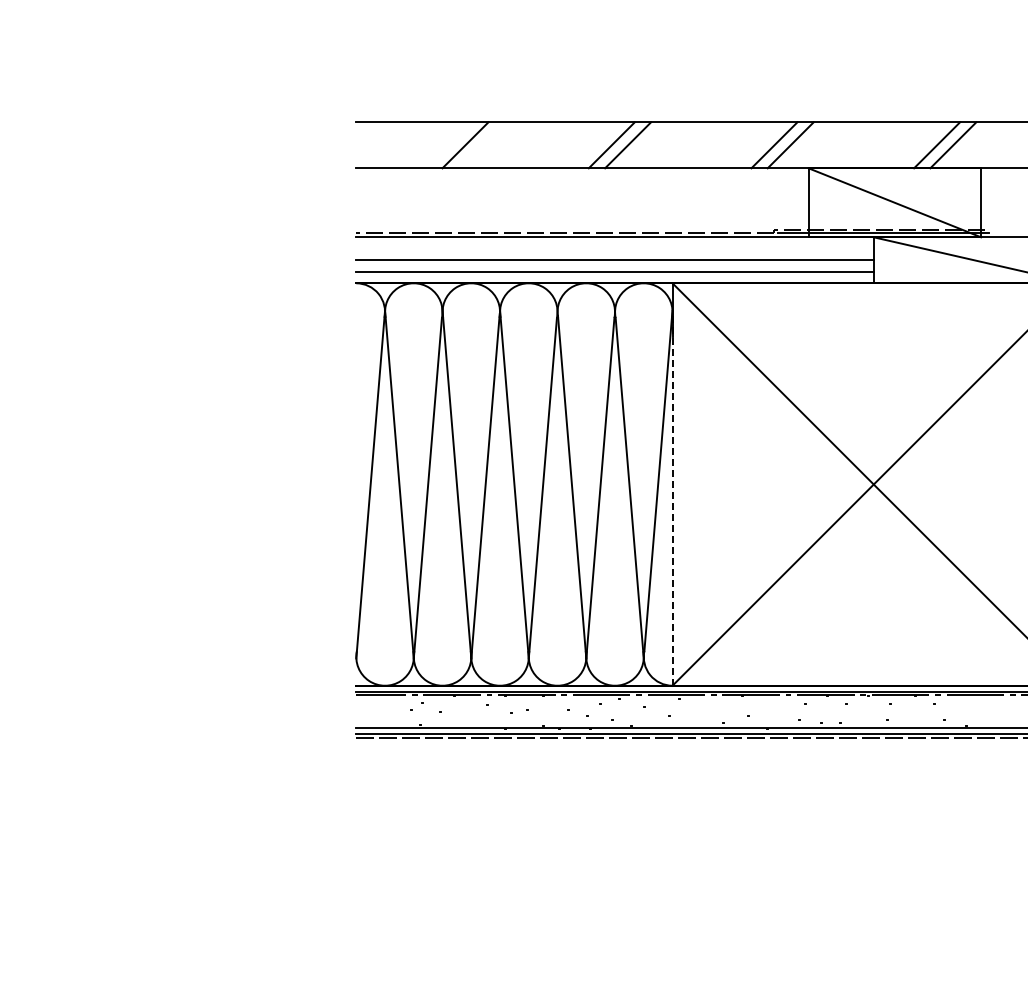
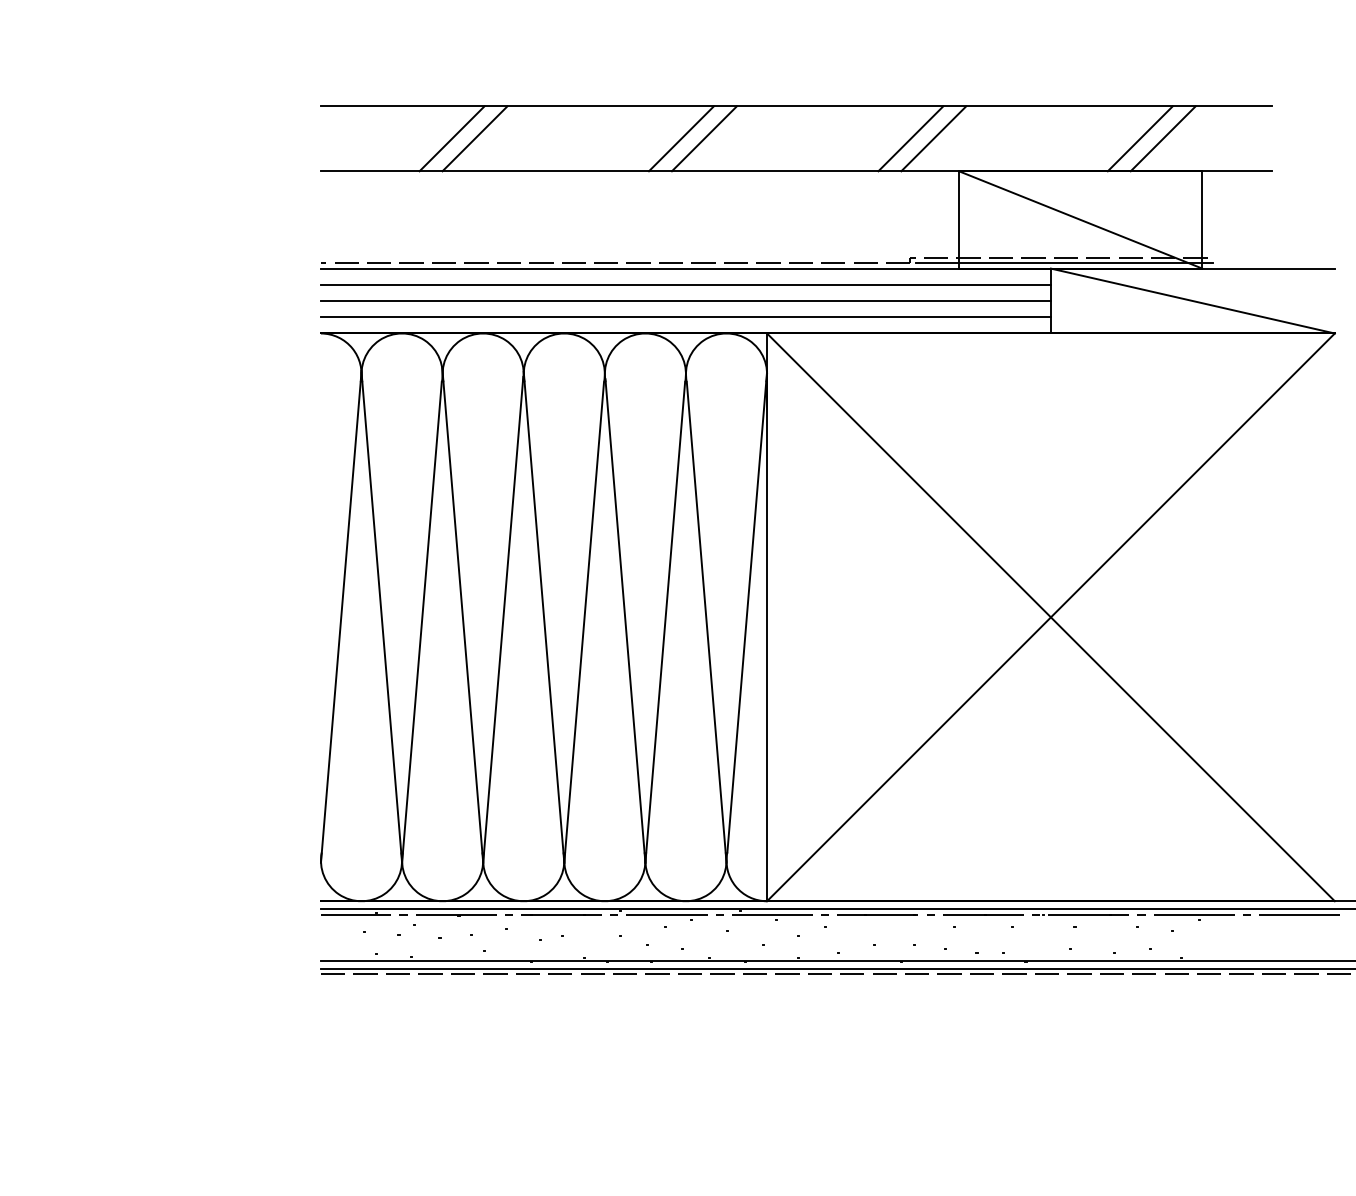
line: (449, 145) -> (452, 139), added
line: (614, 248) -> (685, 284), added
line: (672, 498) -> (767, 637), dashed -> solid

